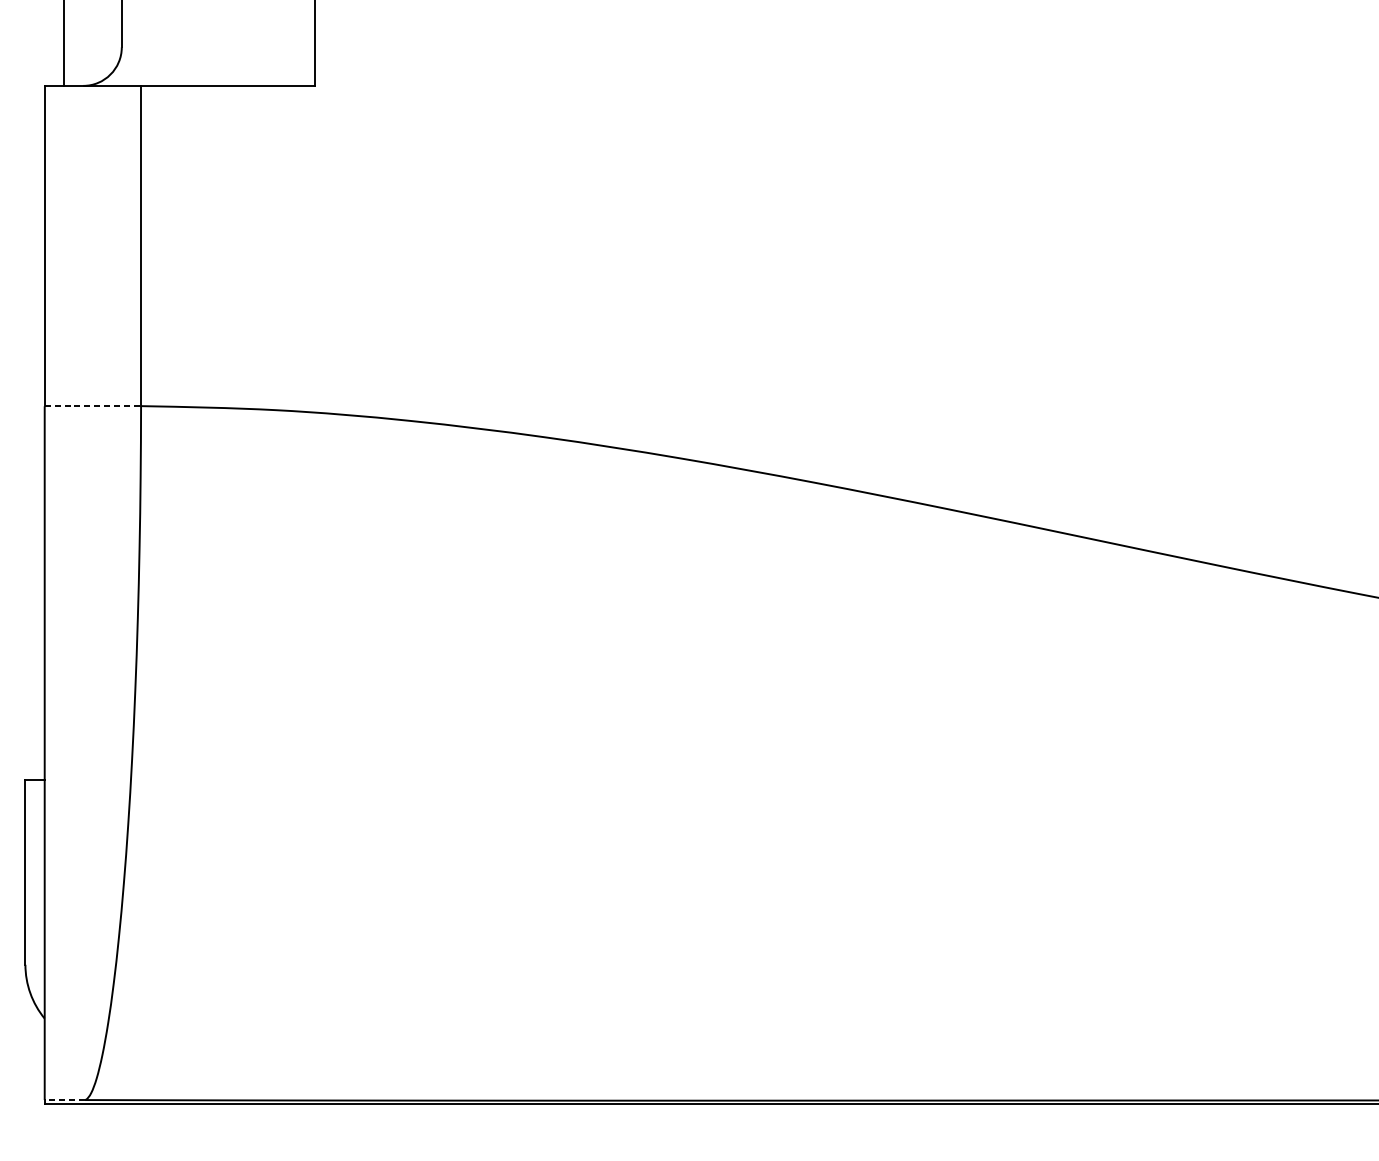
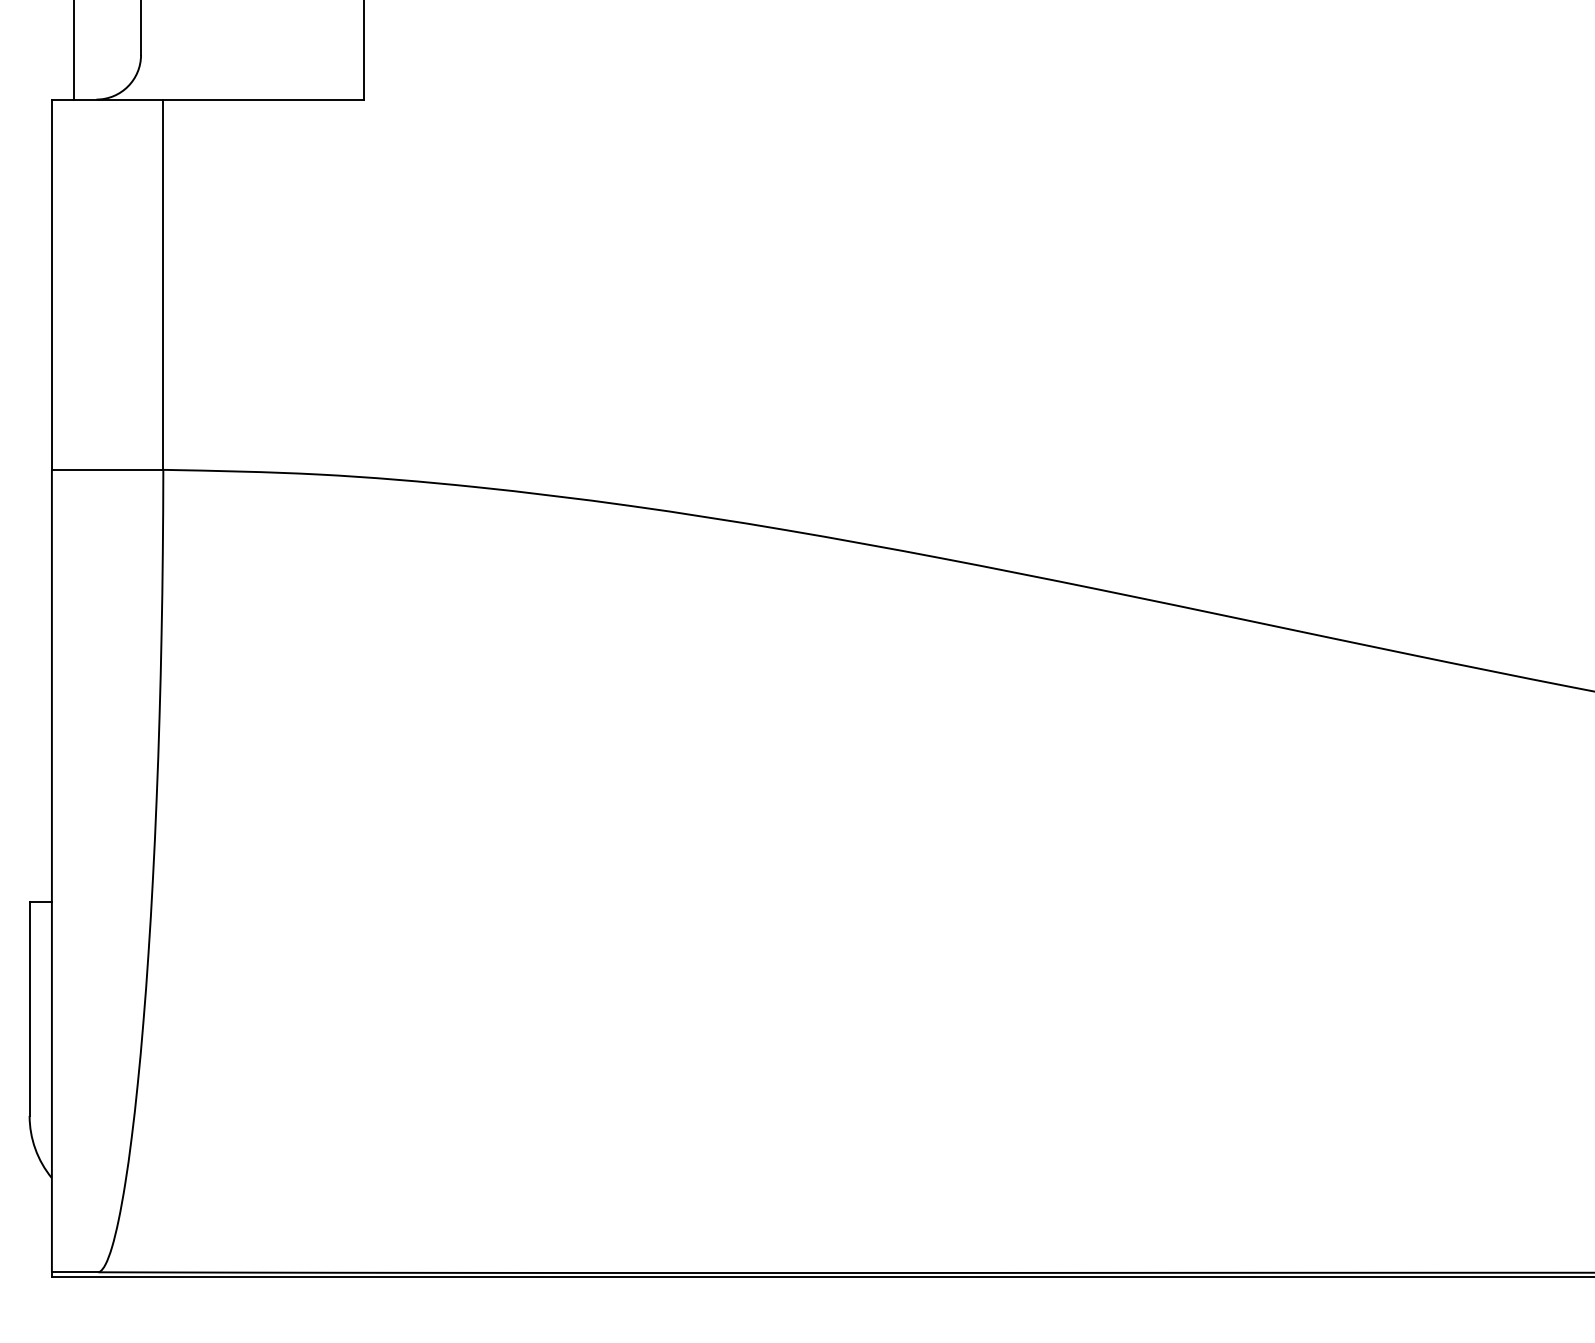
line: (92, 406) -> (107, 470), dashed -> solid
line: (64, 1100) -> (74, 1272), dashed -> solid

